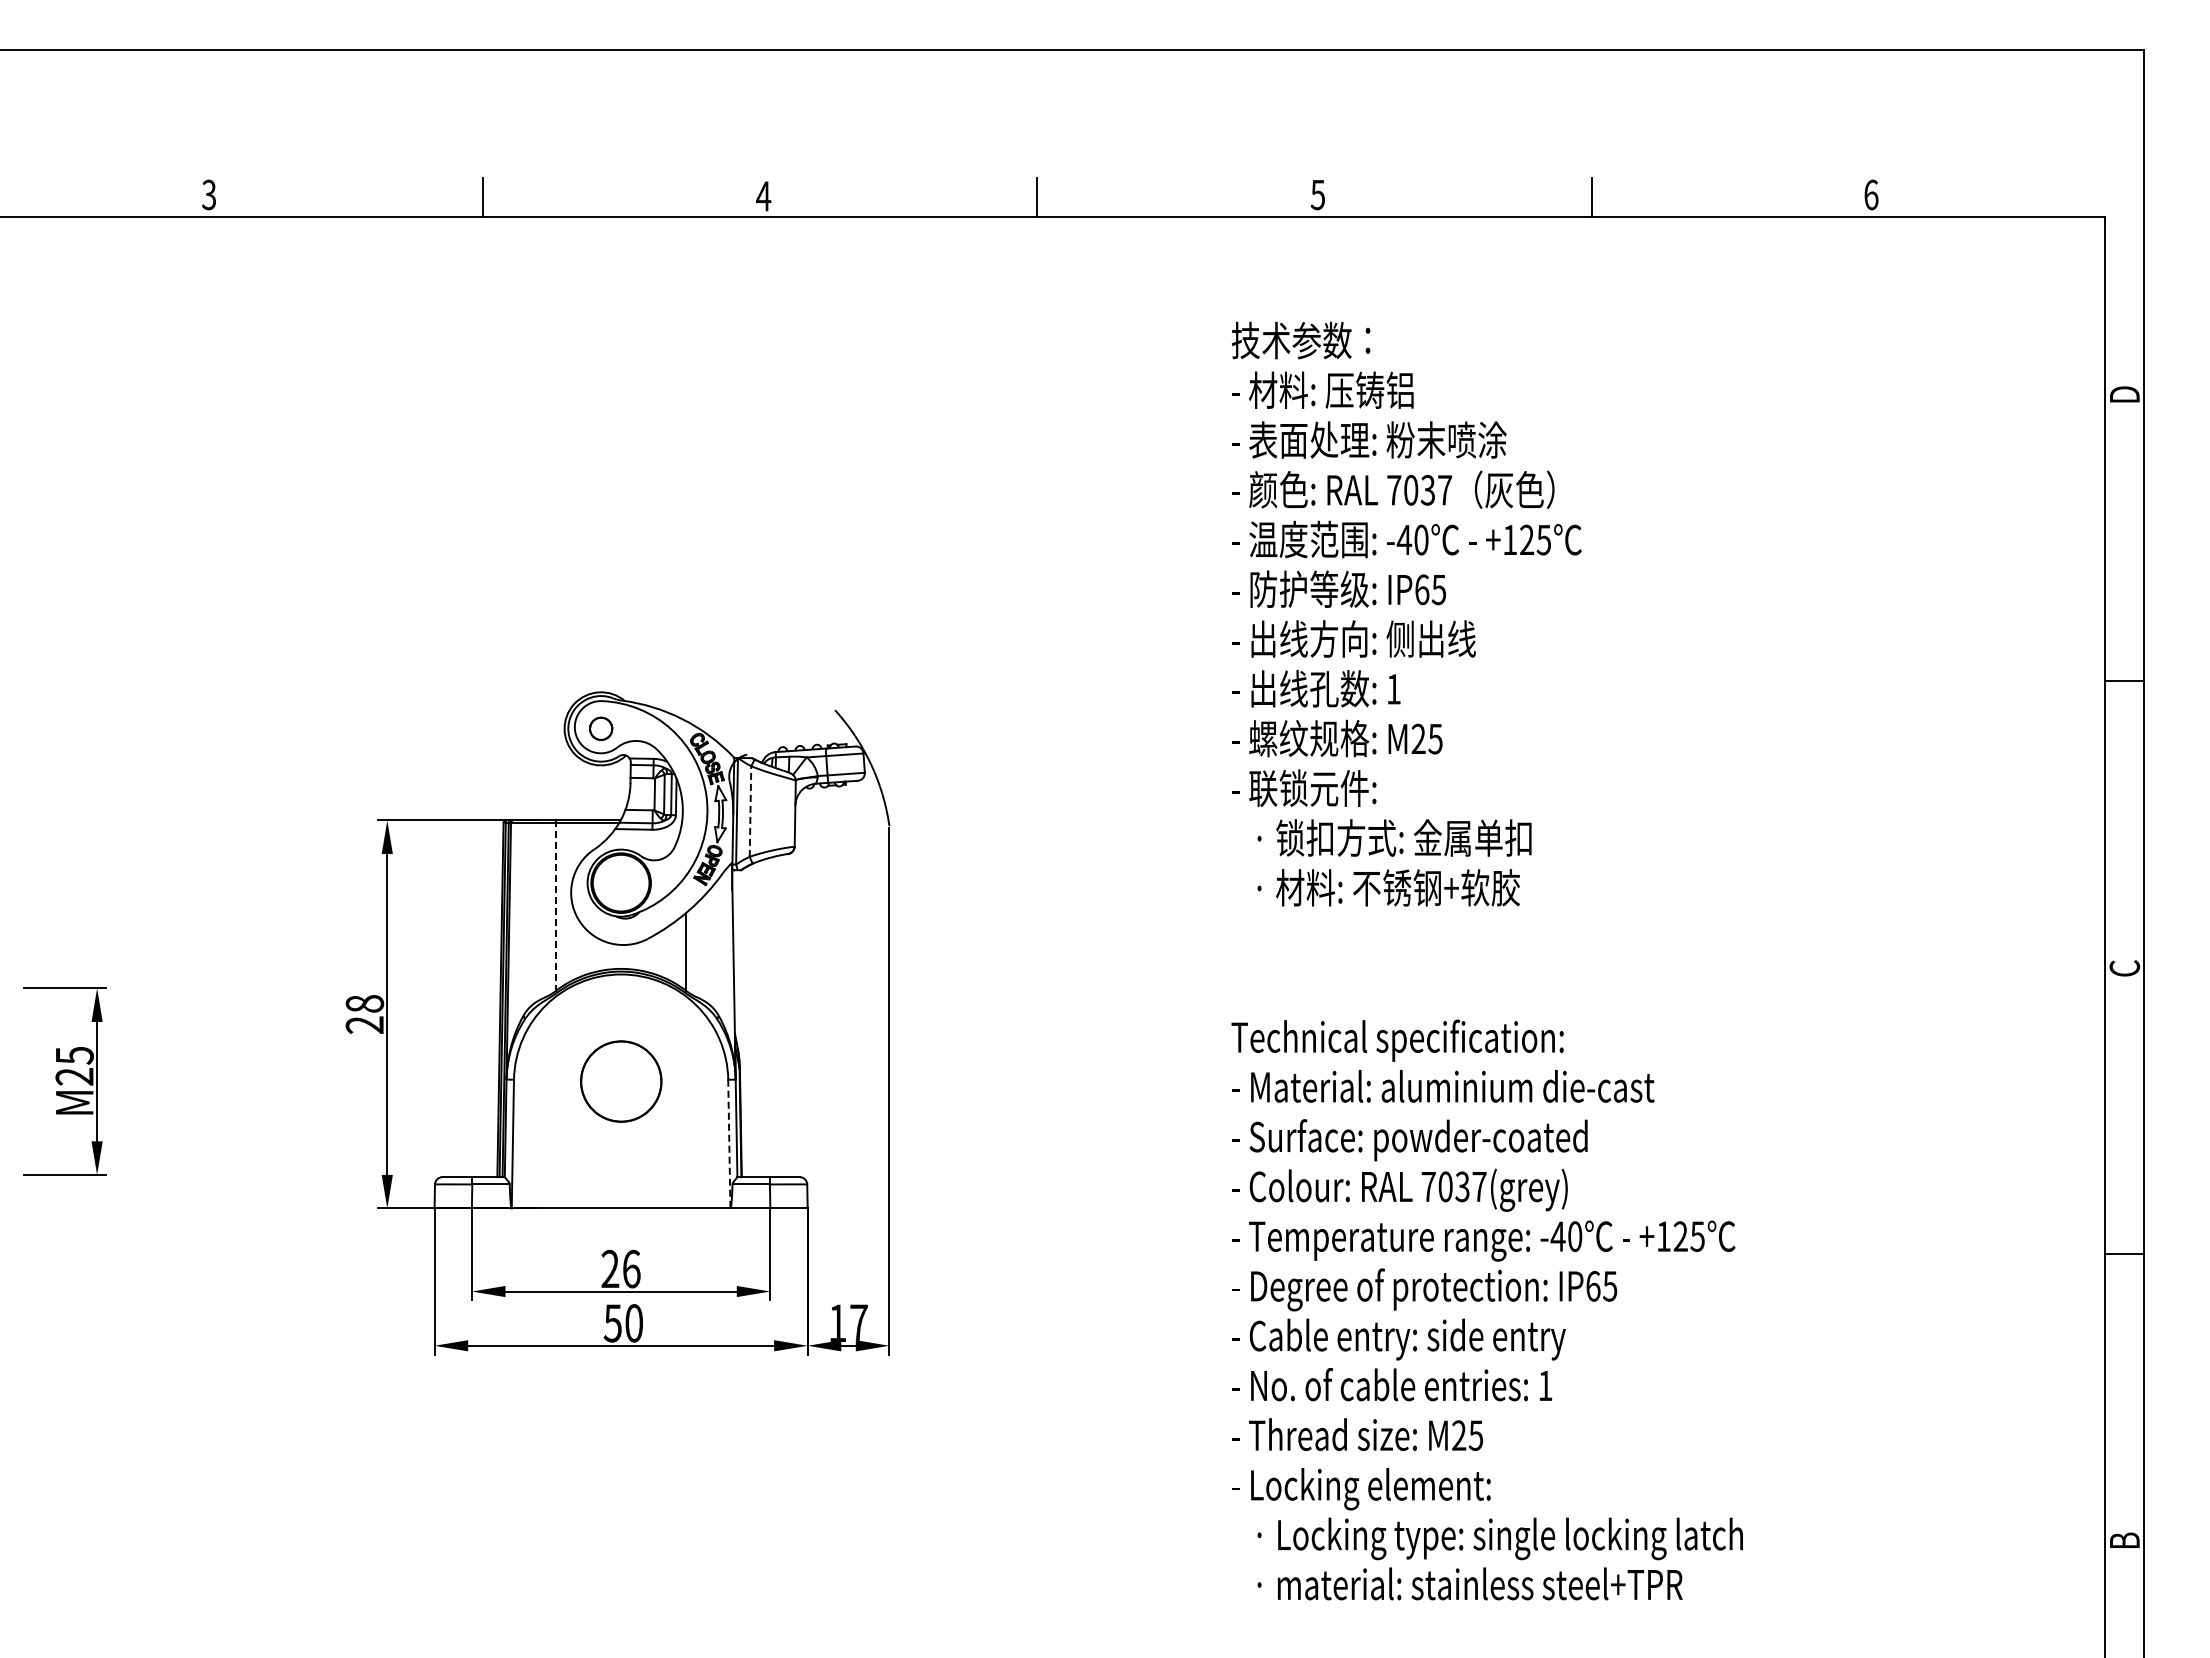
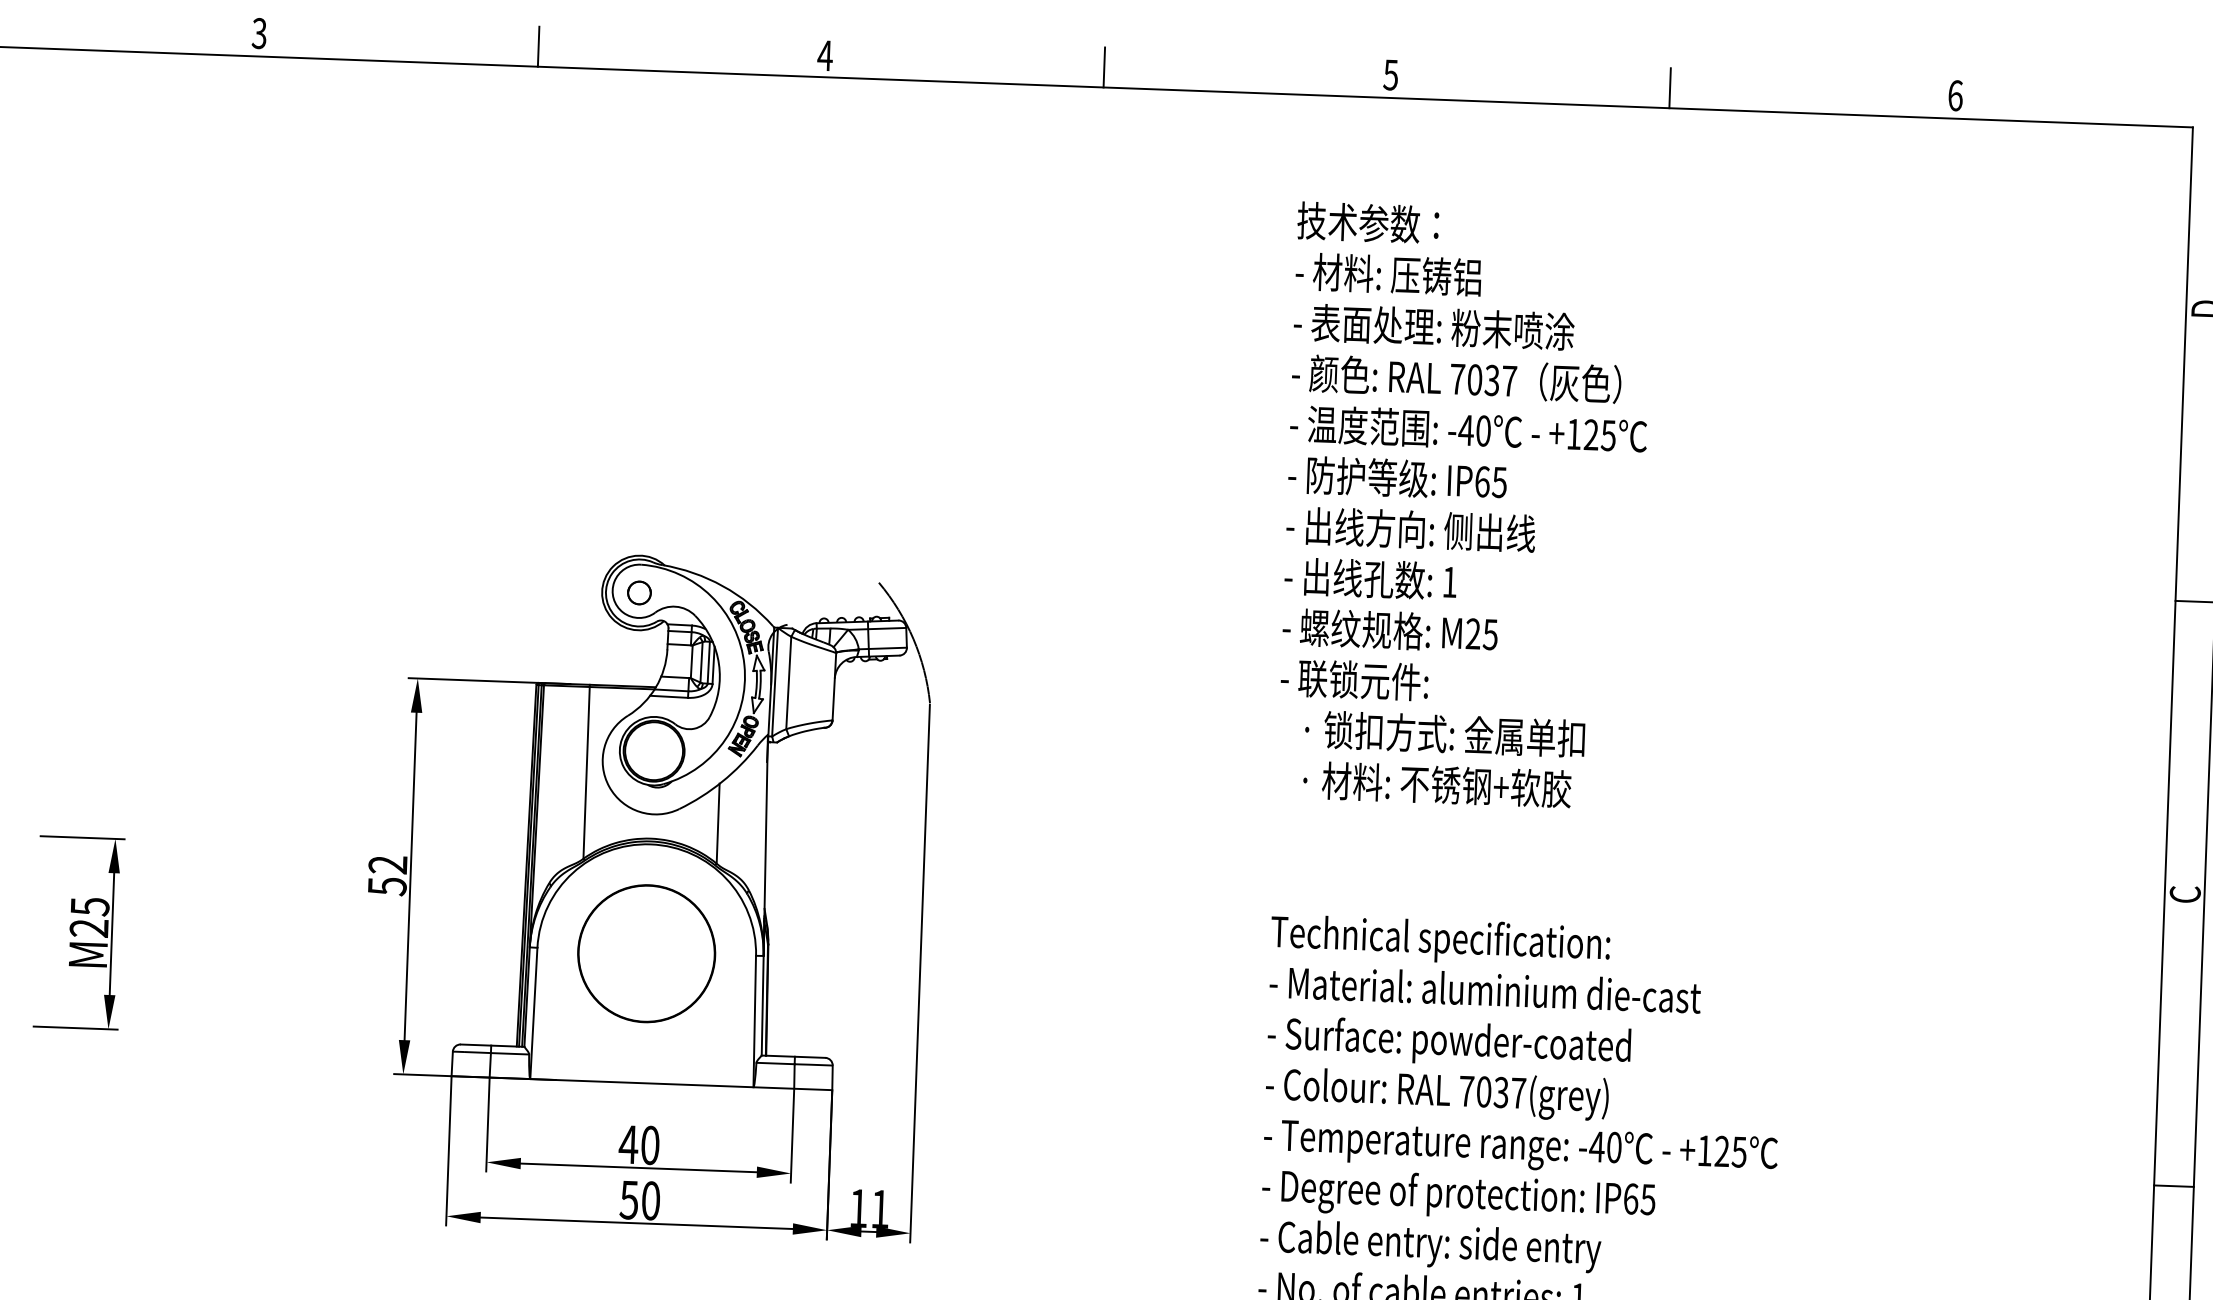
line: (750, 811) -> (788, 682), dashed -> solid
line: (555, 906) -> (586, 772), dashed -> solid
text: (364, 1014) -> (387, 875), 28 -> 52
circle: (621, 1081) -> (647, 953), size x1.67
line: (729, 1144) -> (754, 1021), dashed -> solid
text: (620, 1268) -> (639, 1144), 26 -> 40
text: (858, 1322) -> (879, 1208), 17 -> 11

